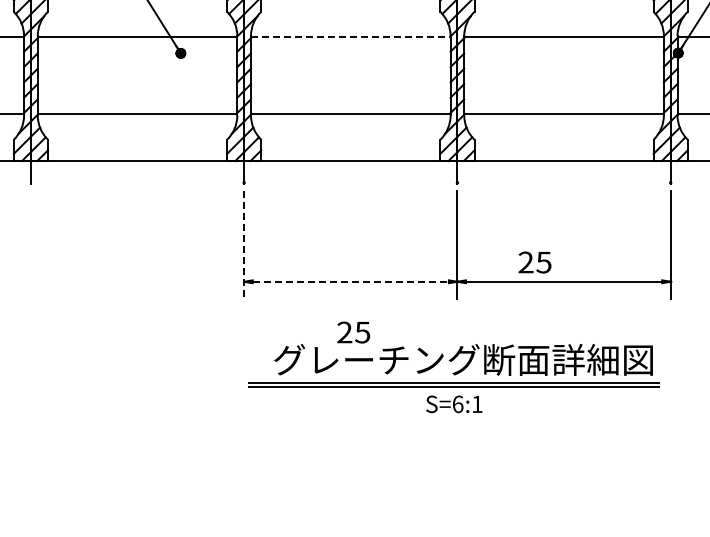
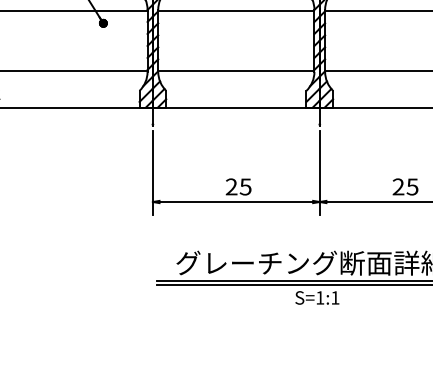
line: (350, 37) -> (236, 10), dashed -> solid
line: (244, 245) -> (153, 173), dashed -> solid
text: (534, 262) -> (405, 186), moved
line: (351, 281) -> (236, 201), dashed -> solid
text: (353, 332) -> (238, 186), moved
text: (458, 404) -> (320, 298), S=6:1 -> S=1:1

